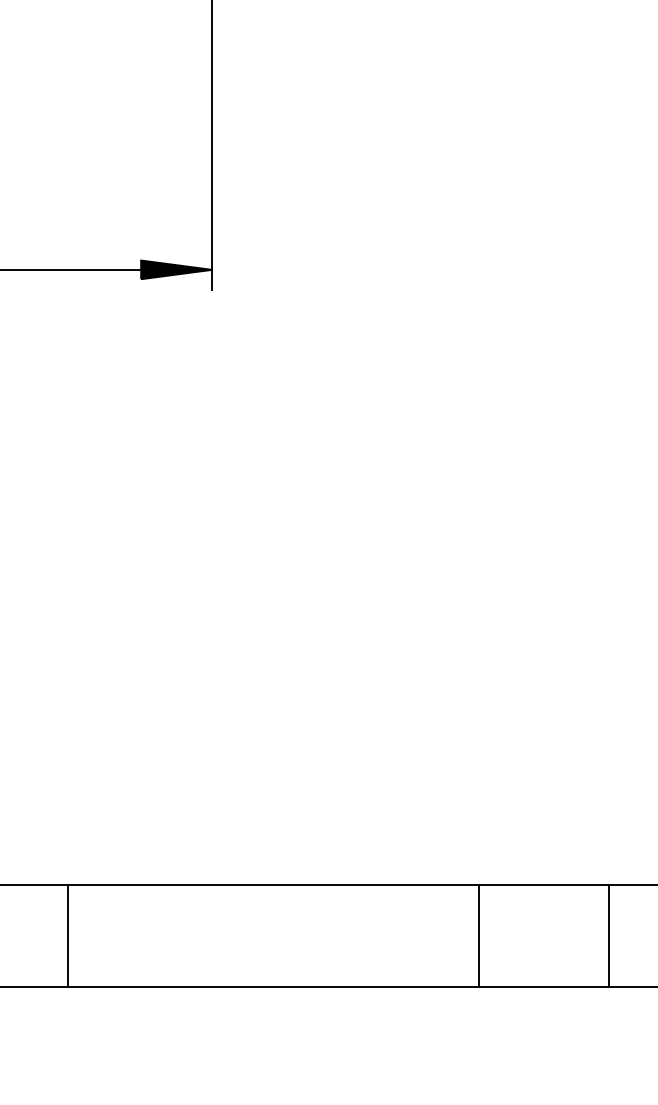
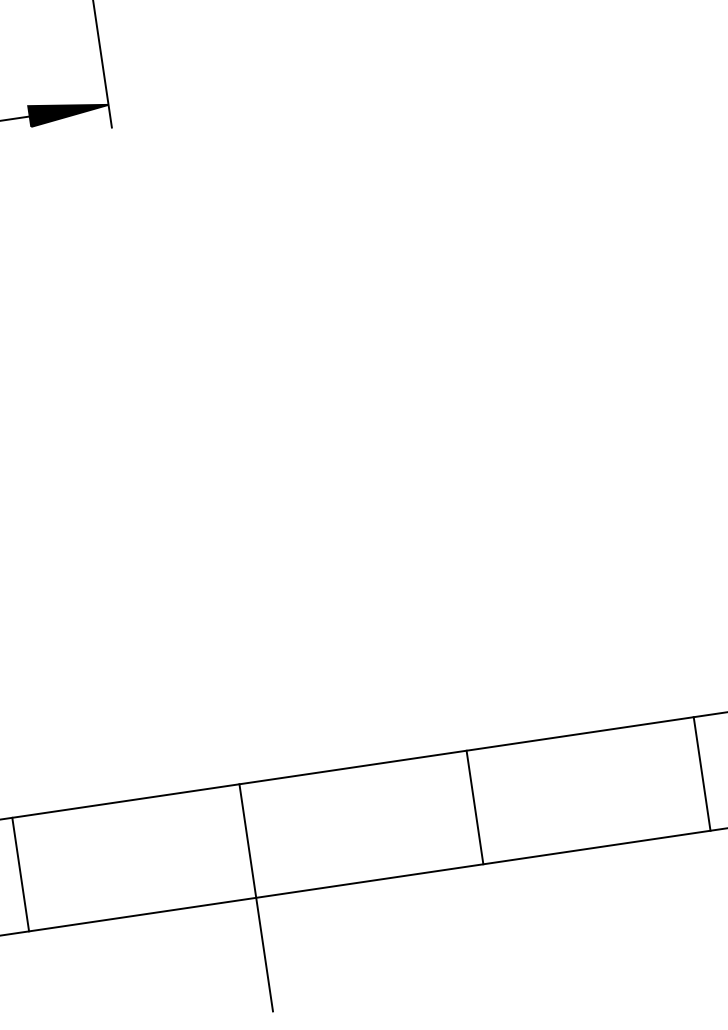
line: (67, 935) -> (20, 874), moved
line: (479, 935) -> (475, 807), moved
line: (609, 935) -> (702, 773), moved
line: (238, 986) -> (255, 897), added

